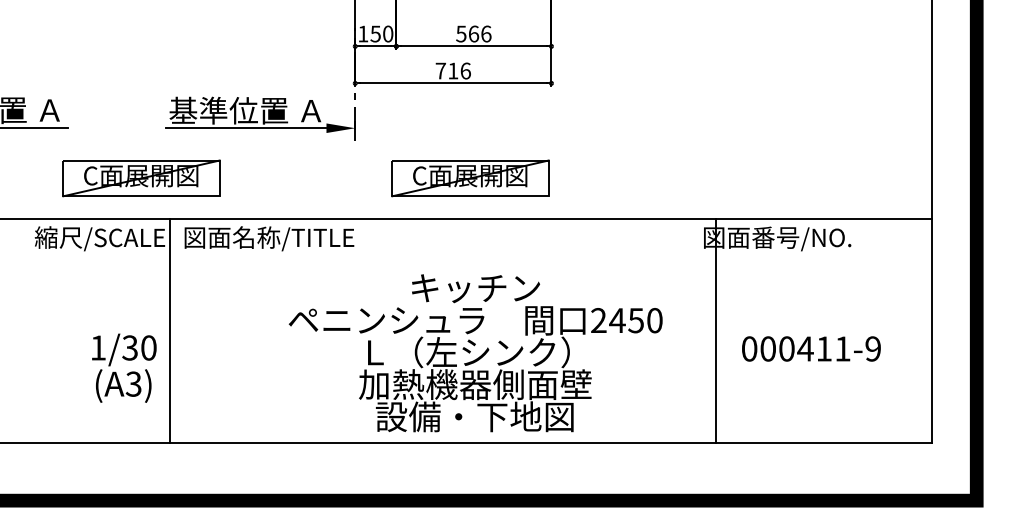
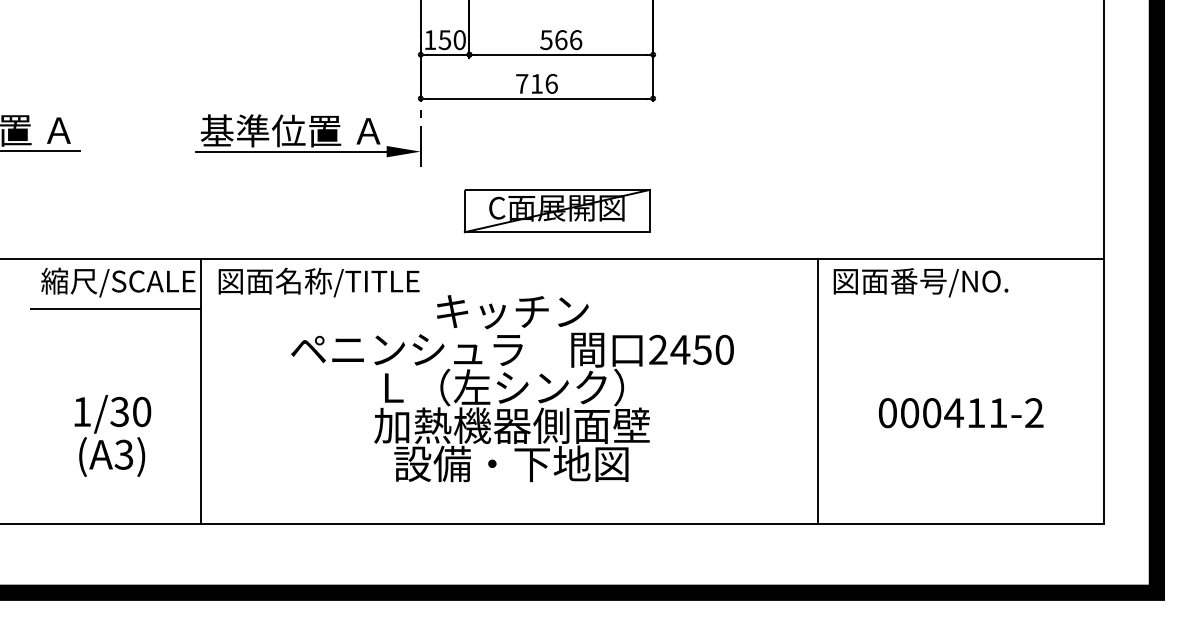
part: (141, 178) -> (167, 211), removed
line: (97, 261) -> (115, 309), added
line: (715, 331) -> (817, 392), moved
text: (872, 348) -> (1033, 412), 000411-9 -> 000411-2
text: (475, 353) -> (512, 388), moved
text: (124, 367) -> (113, 435), moved

